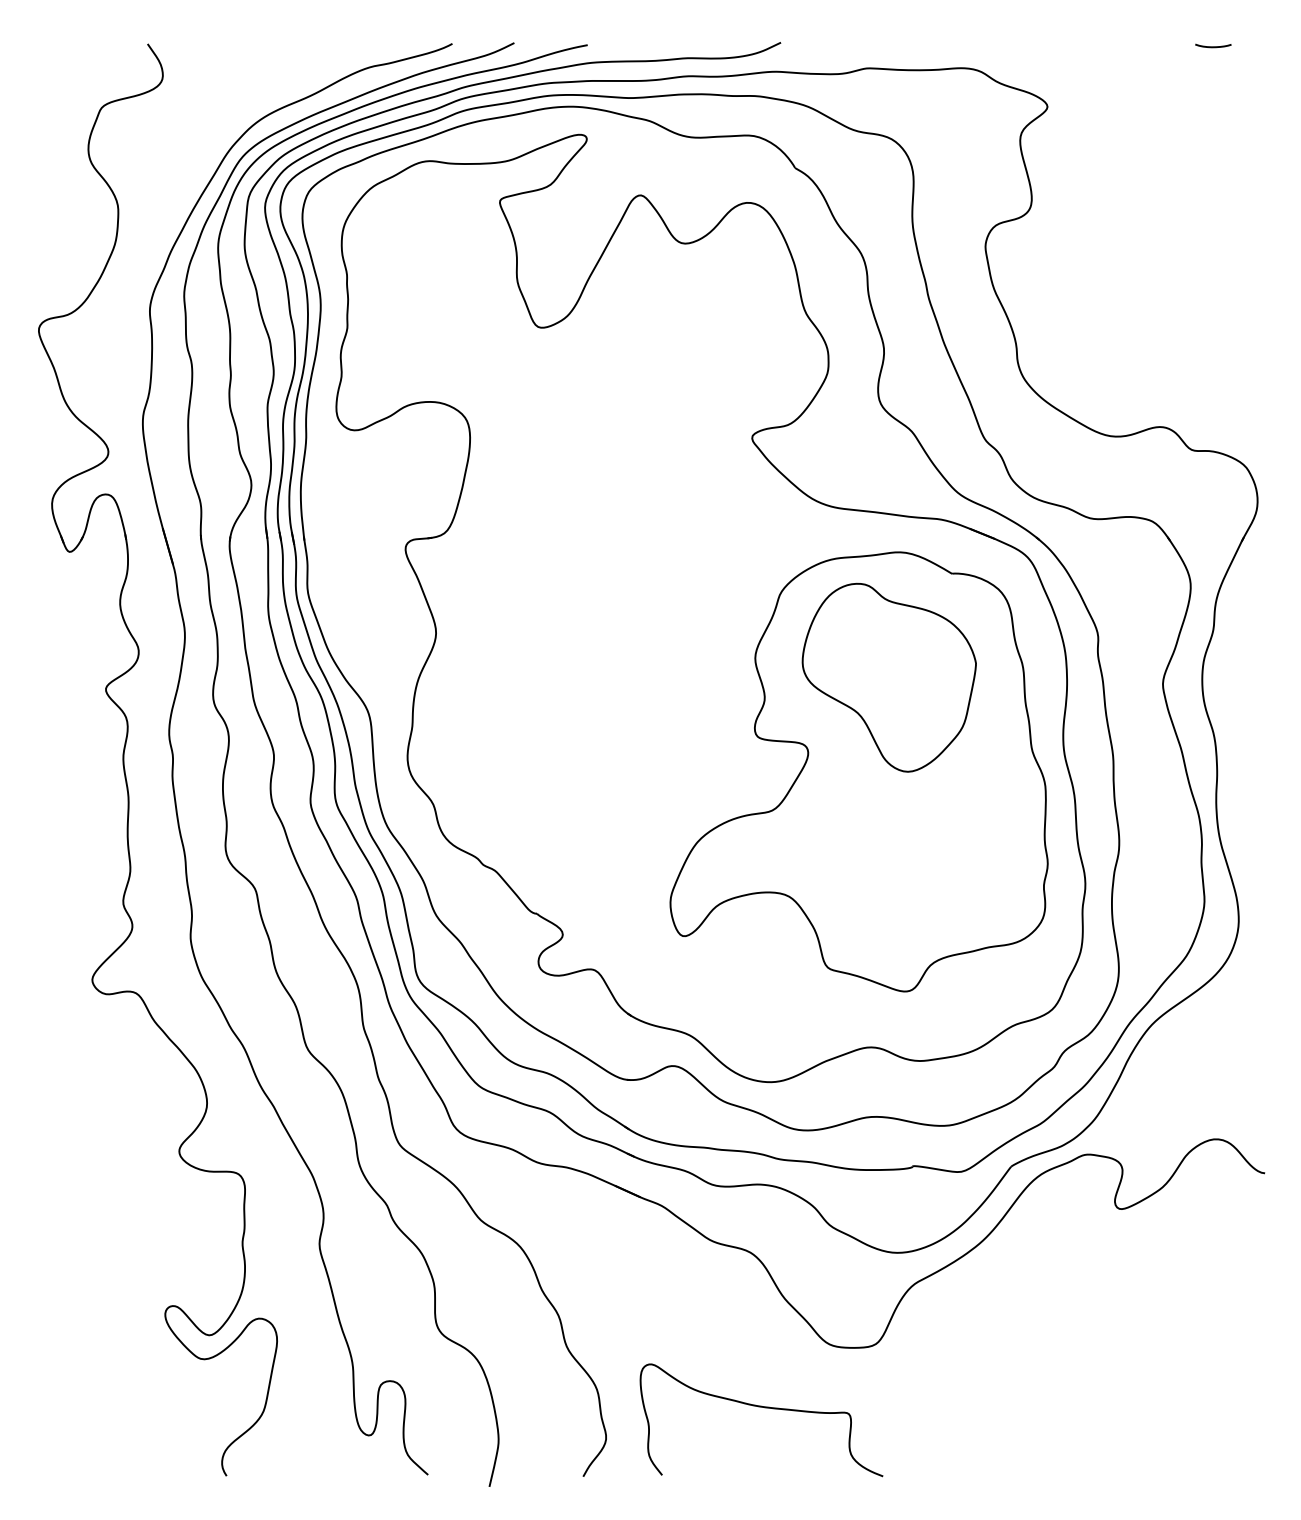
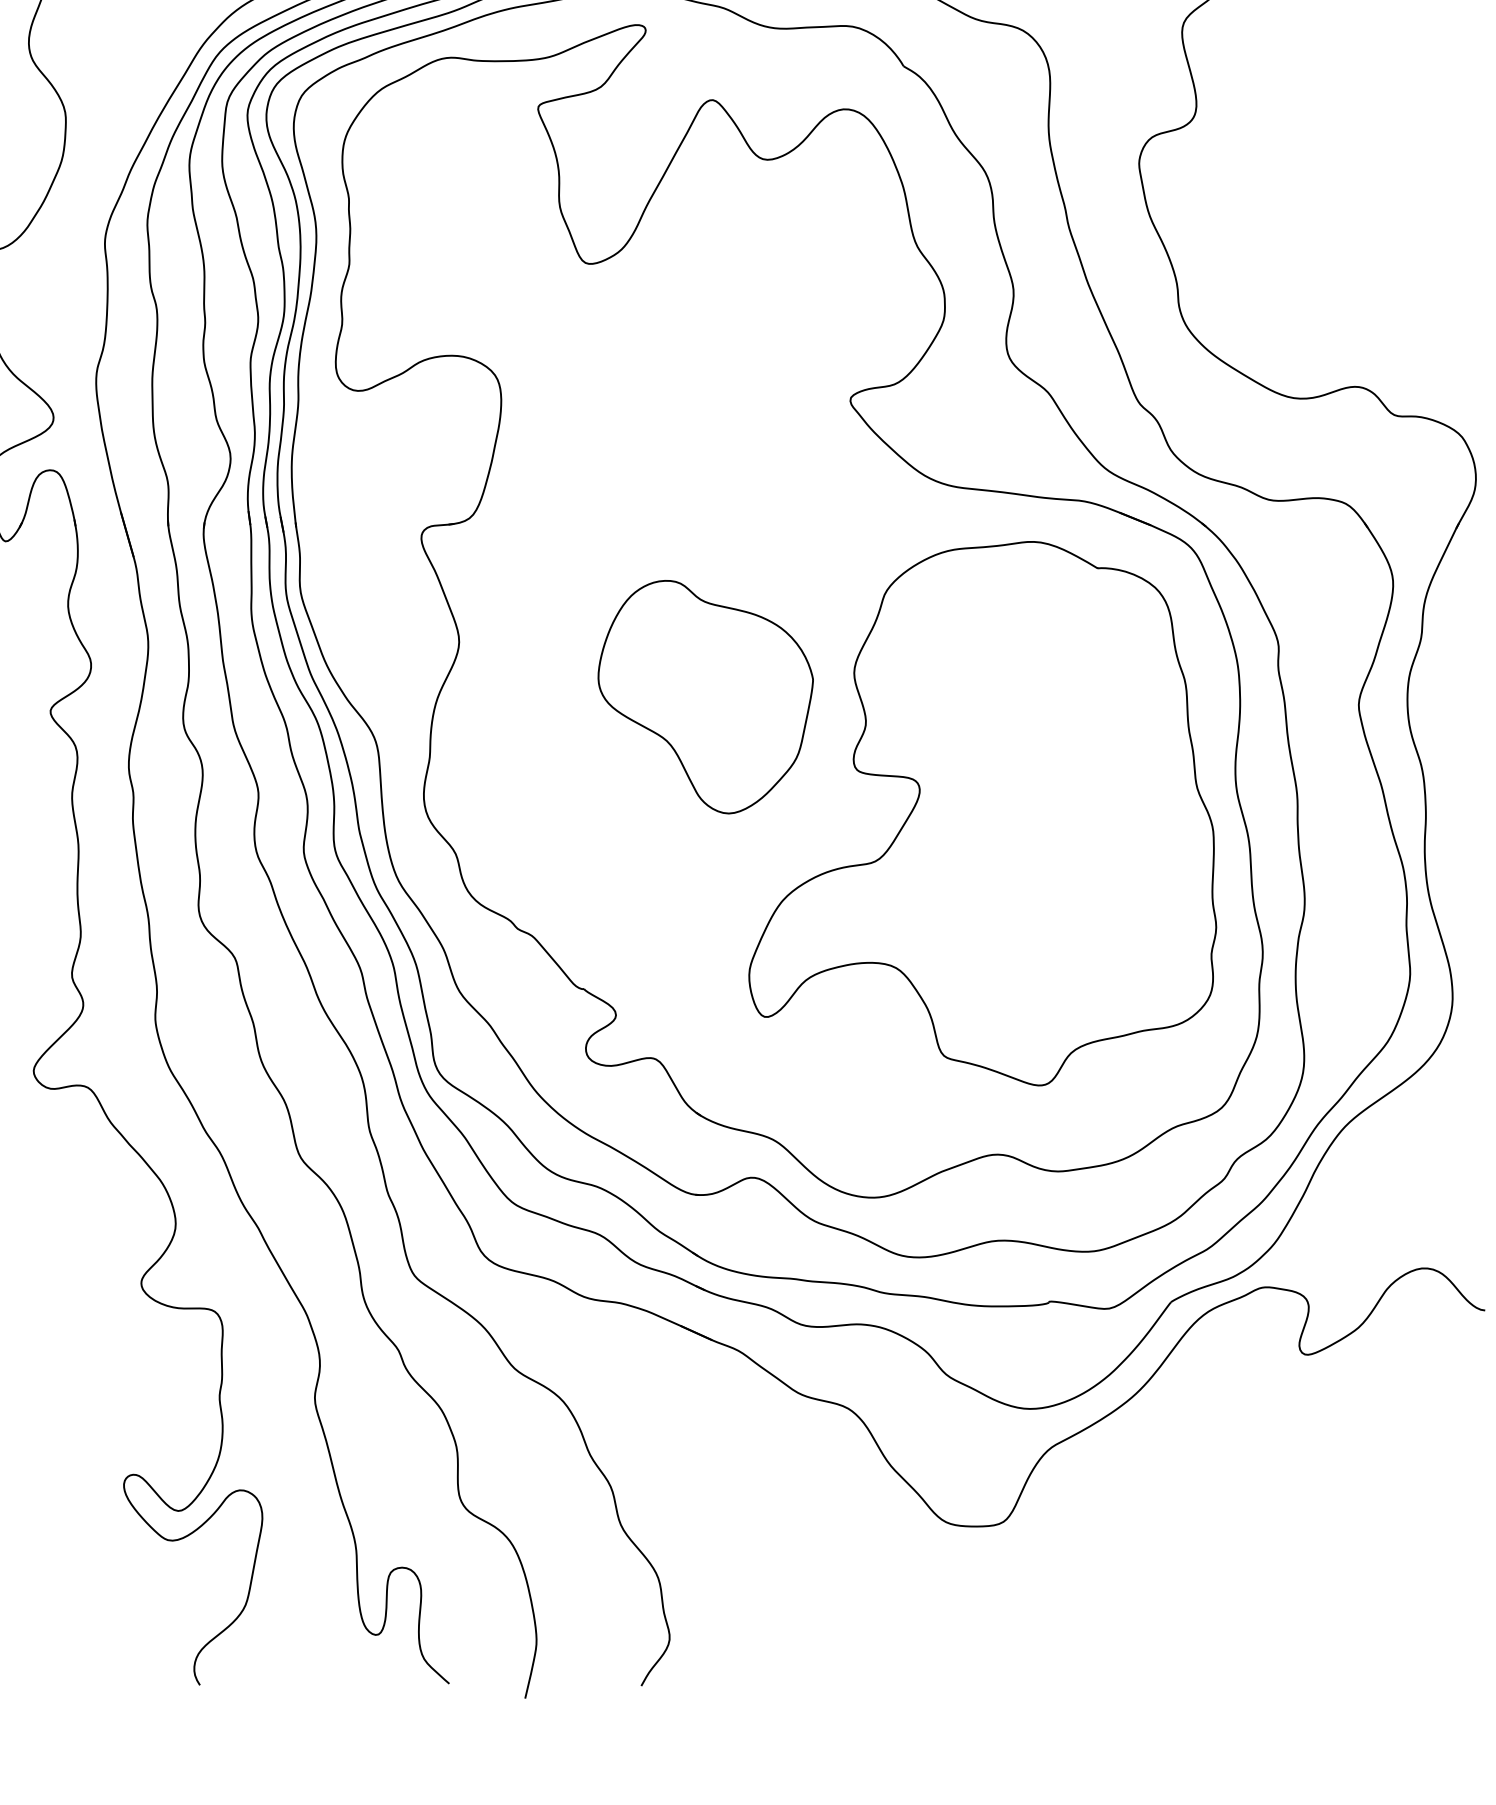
part: (888, 677) -> (704, 696), moved
curve: (764, 1408) -> (865, 1601), removed

